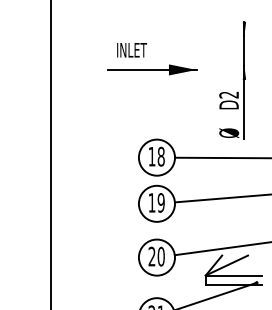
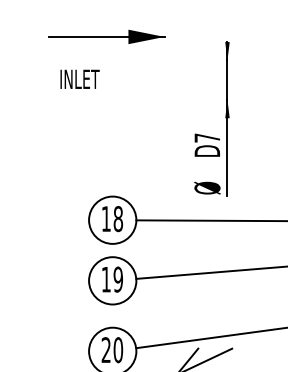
part: (152, 69) -> (106, 36), moved
text: (228, 94) -> (206, 137), D2 -> D7

